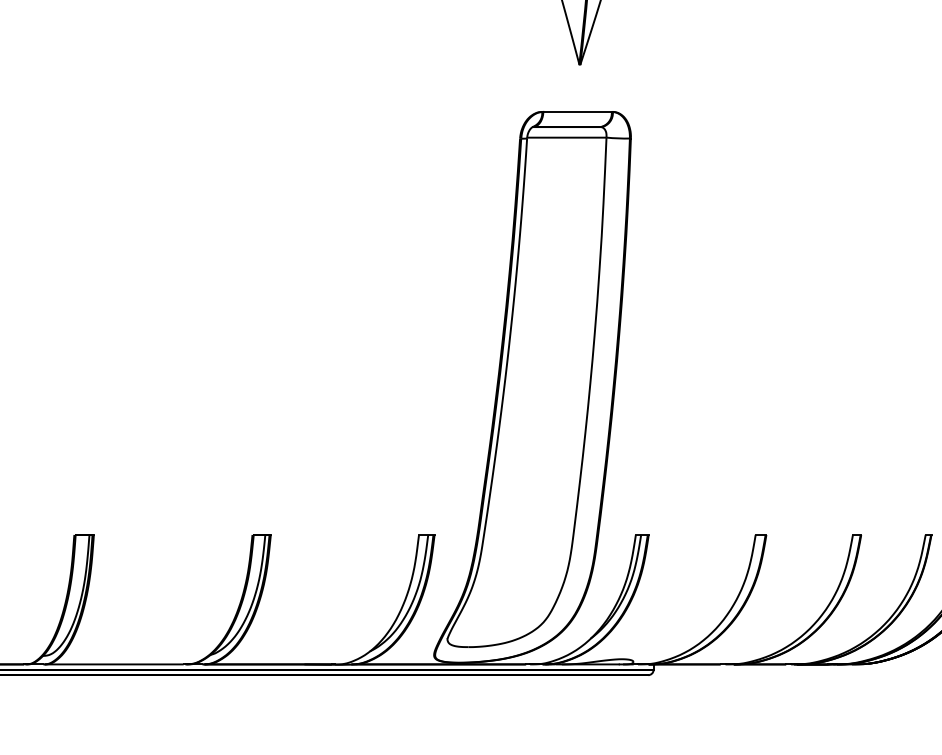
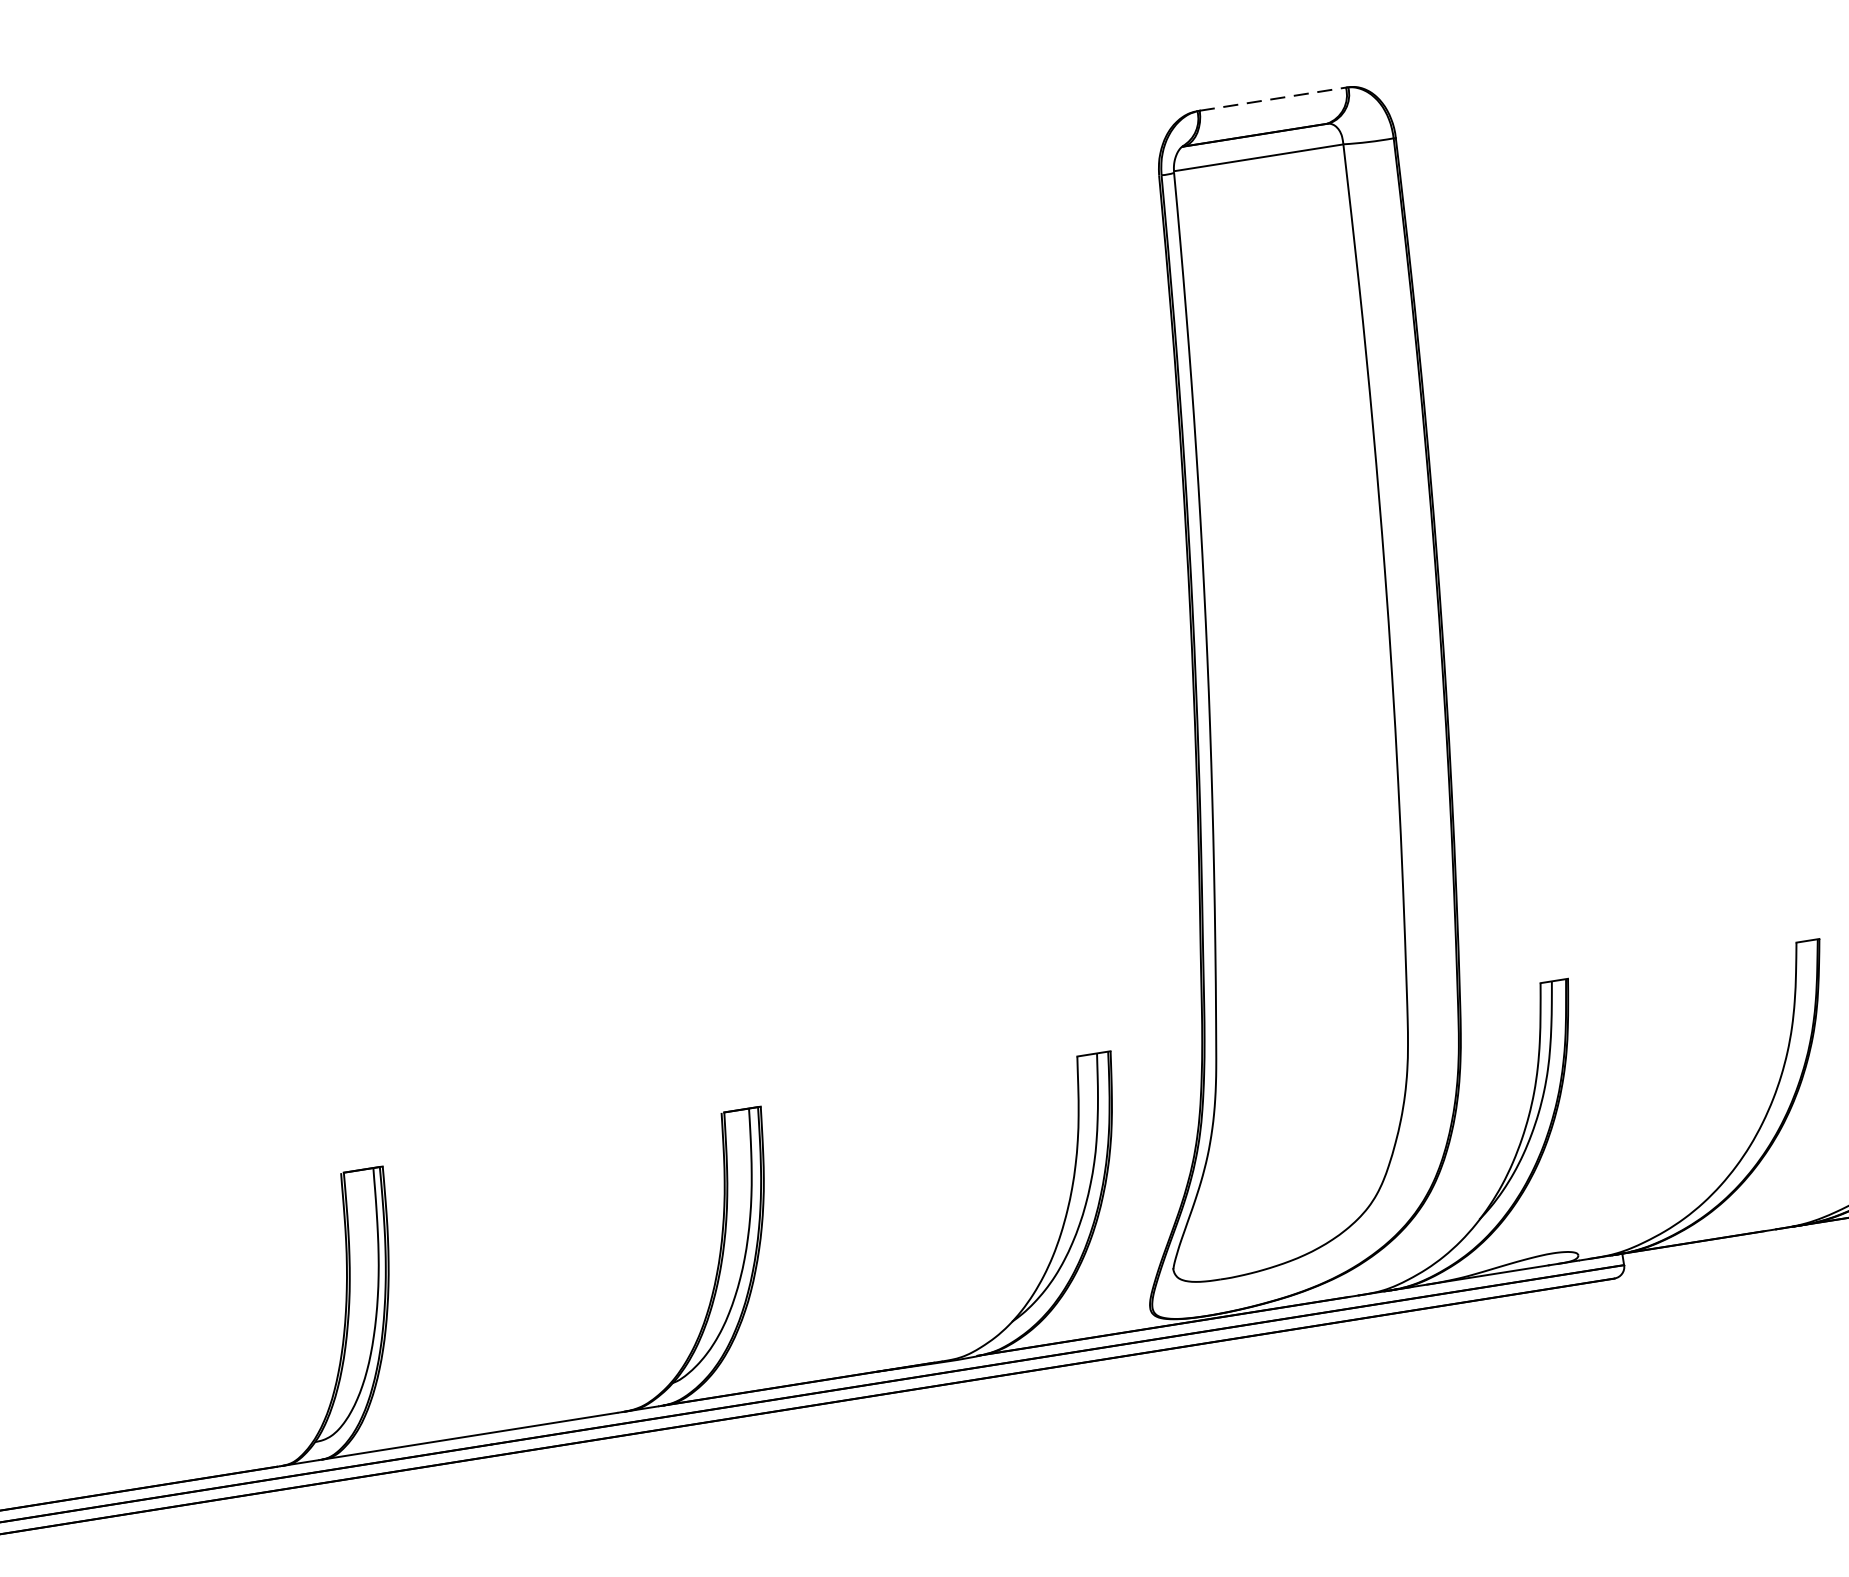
line: (578, 111) -> (1274, 97), solid -> dashed

